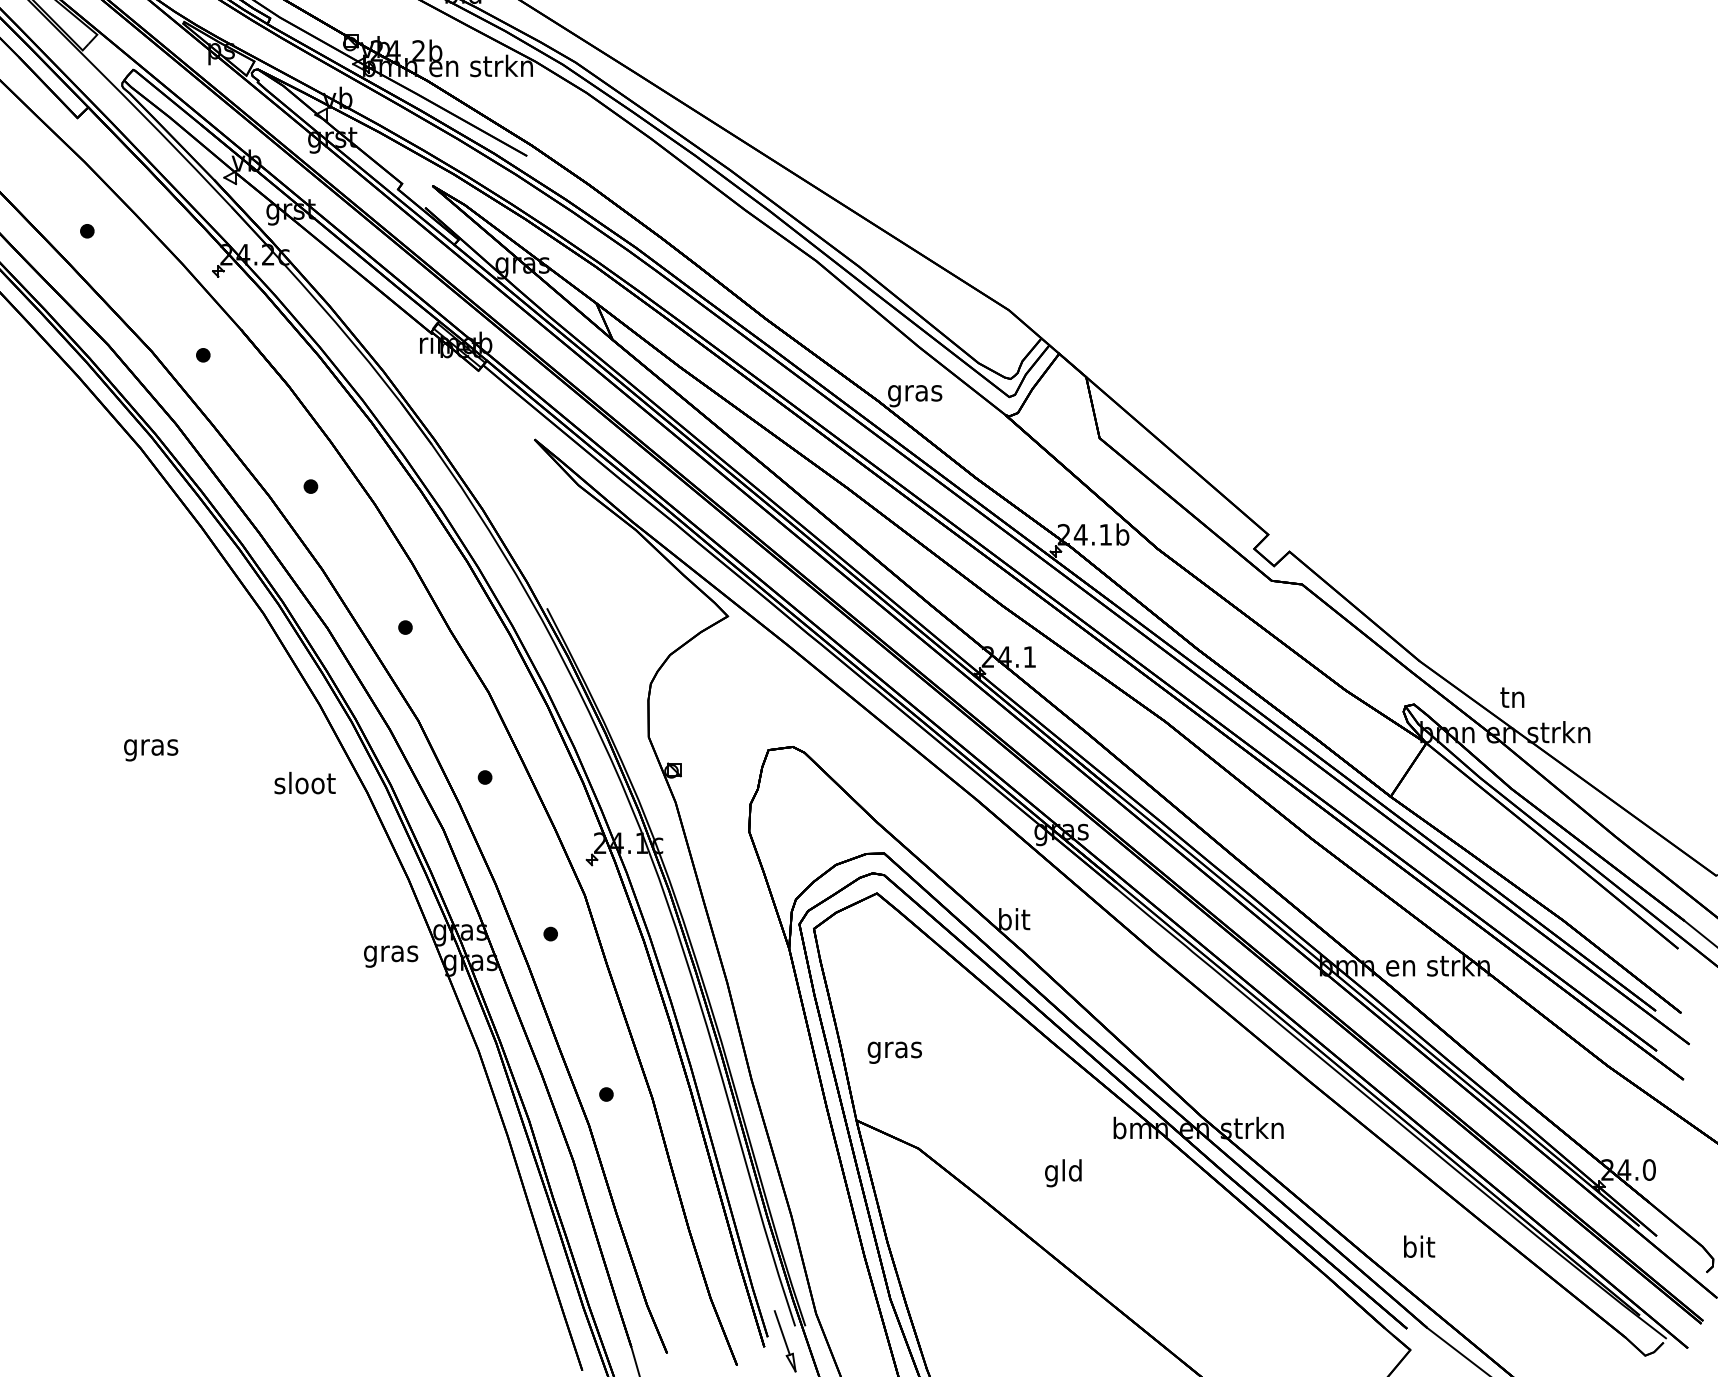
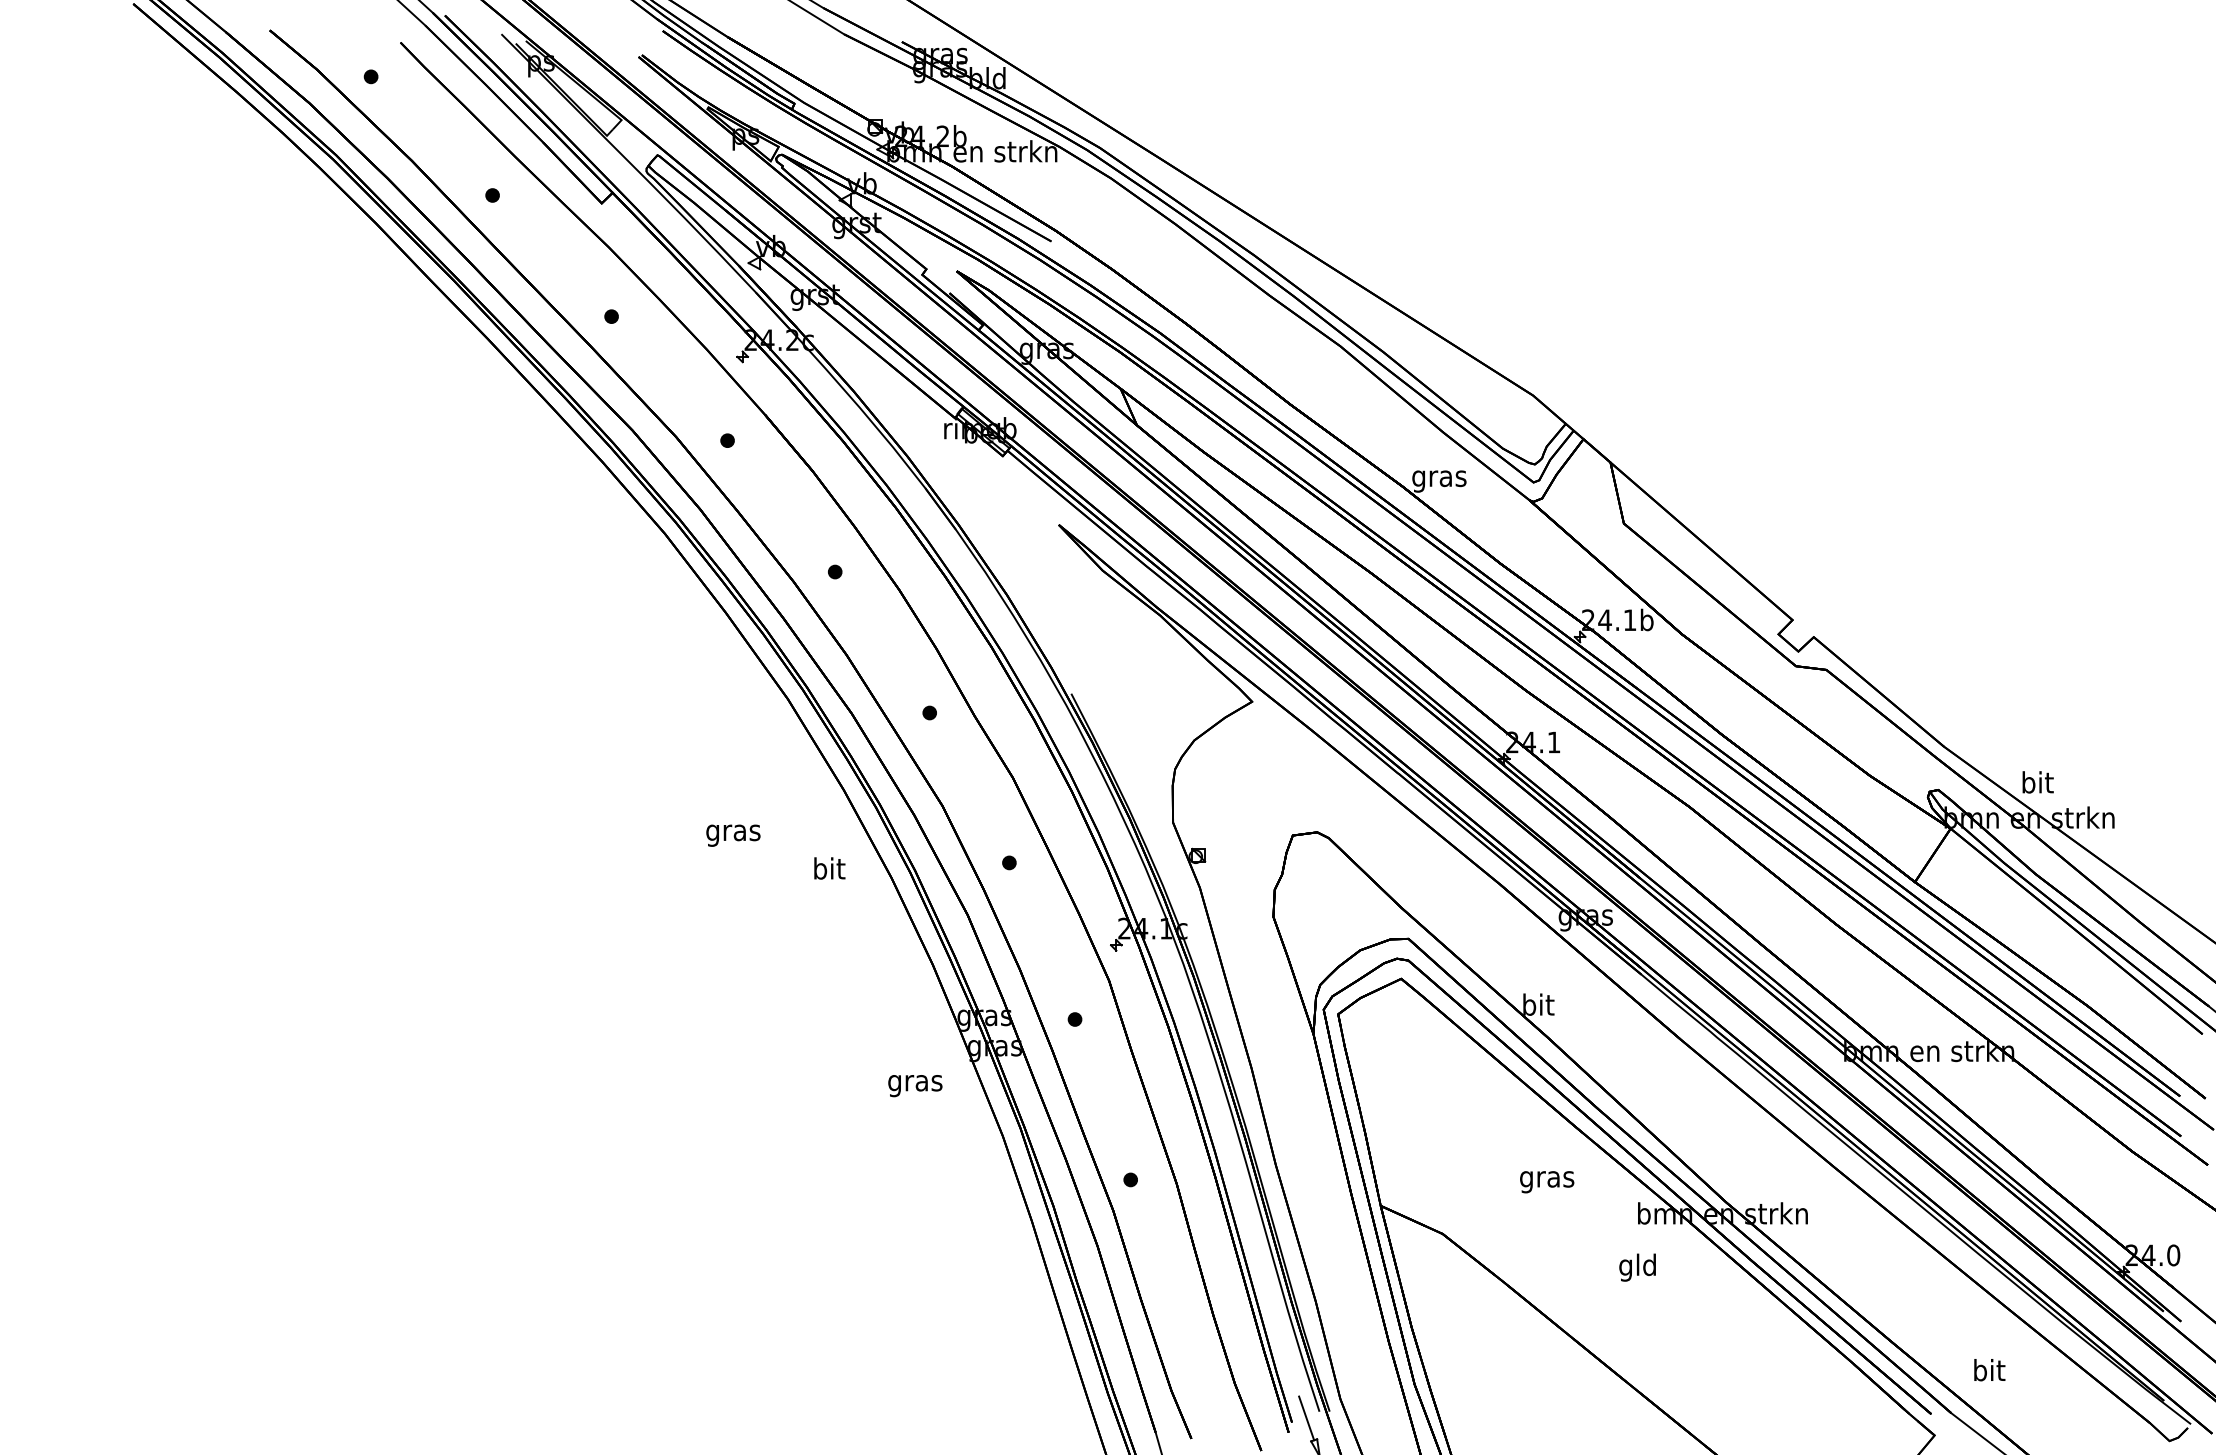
text: (1513, 697) -> (2037, 782), tn -> bit
text: (151, 750) -> (733, 835), moved
text: (304, 783) -> (828, 868), sloot -> bit
text: (391, 957) -> (915, 1086), moved
text: (895, 1053) -> (1547, 1182), moved
text: (1063, 1173) -> (1637, 1267), moved
text: (1419, 1247) -> (1989, 1370), moved

